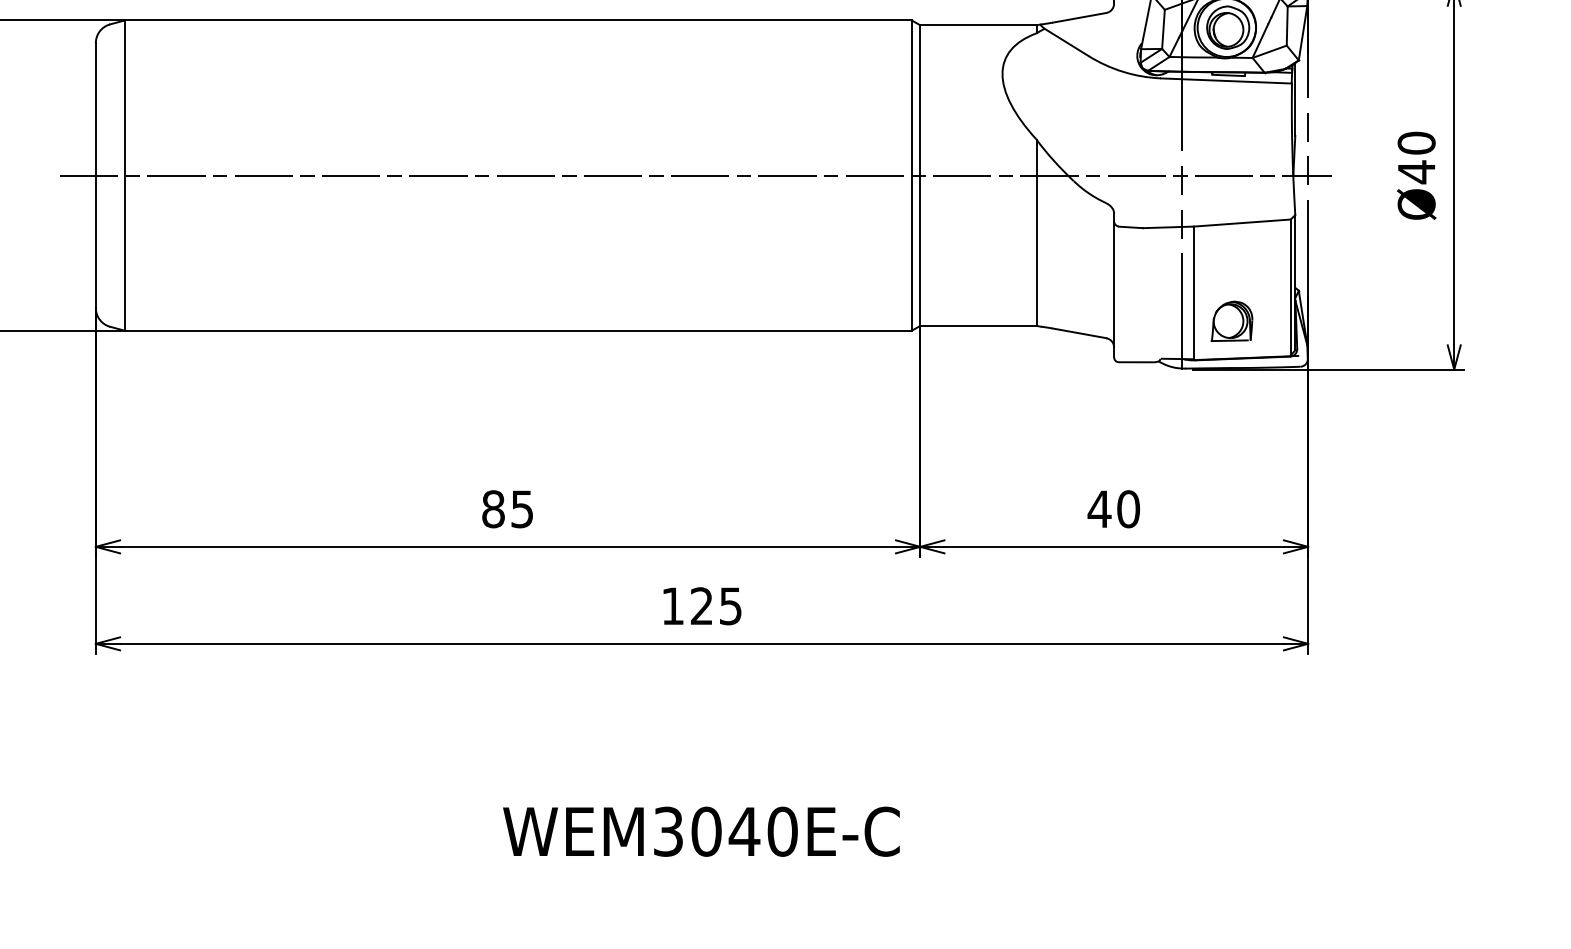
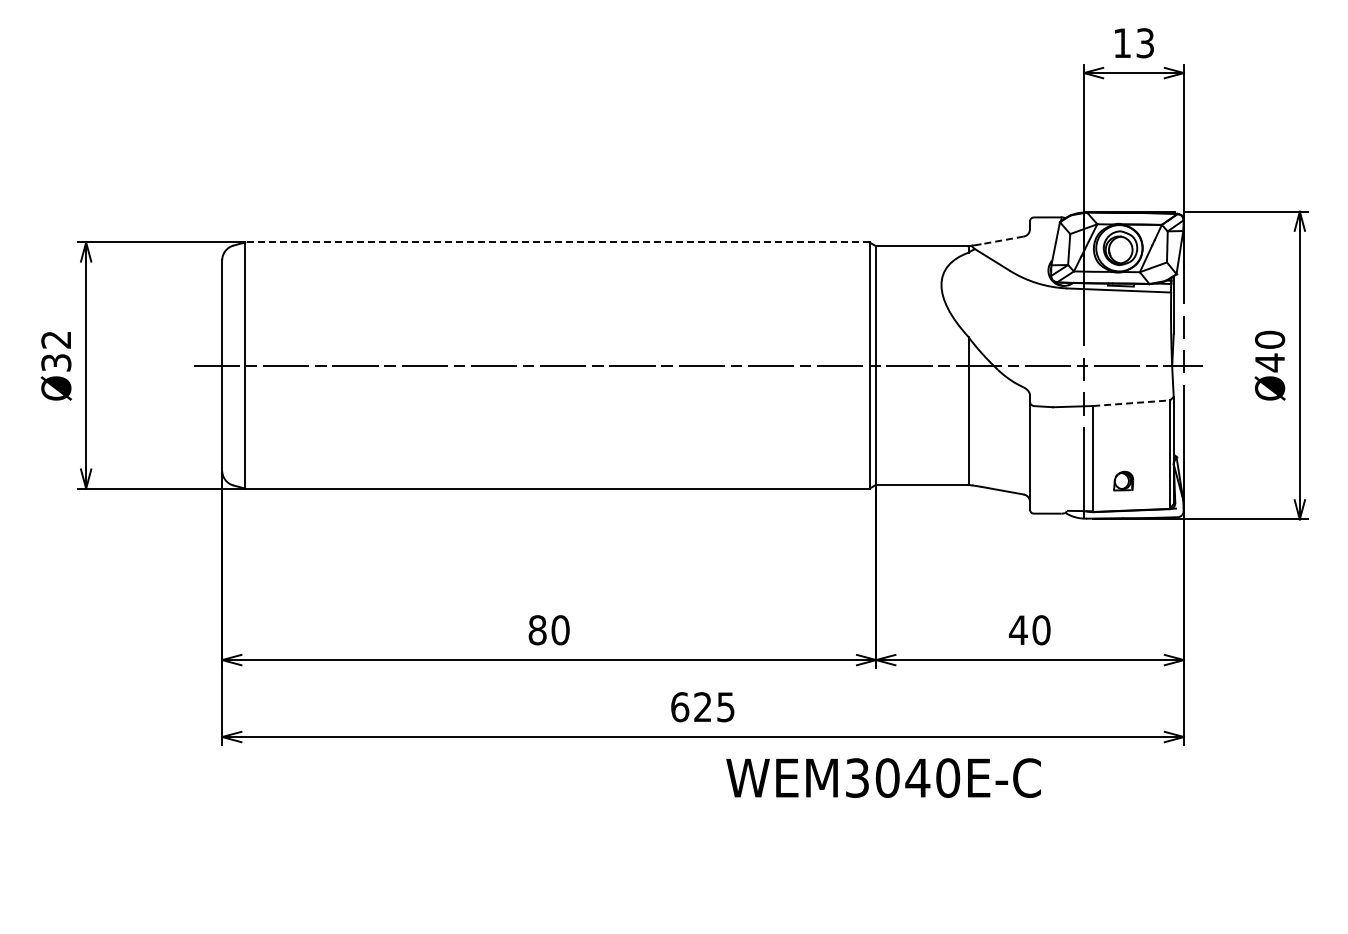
line: (1079, 17) -> (1002, 240), solid -> dashed
line: (517, 20) -> (556, 242), solid -> dashed
line: (1242, 223) -> (1131, 403), solid -> dashed
part: (1231, 320) -> (1123, 480), size x0.6
text: (522, 509) -> (560, 630), 85 -> 80
text: (673, 606) -> (680, 707), 125 -> 625
text: (701, 830) -> (883, 777), moved

